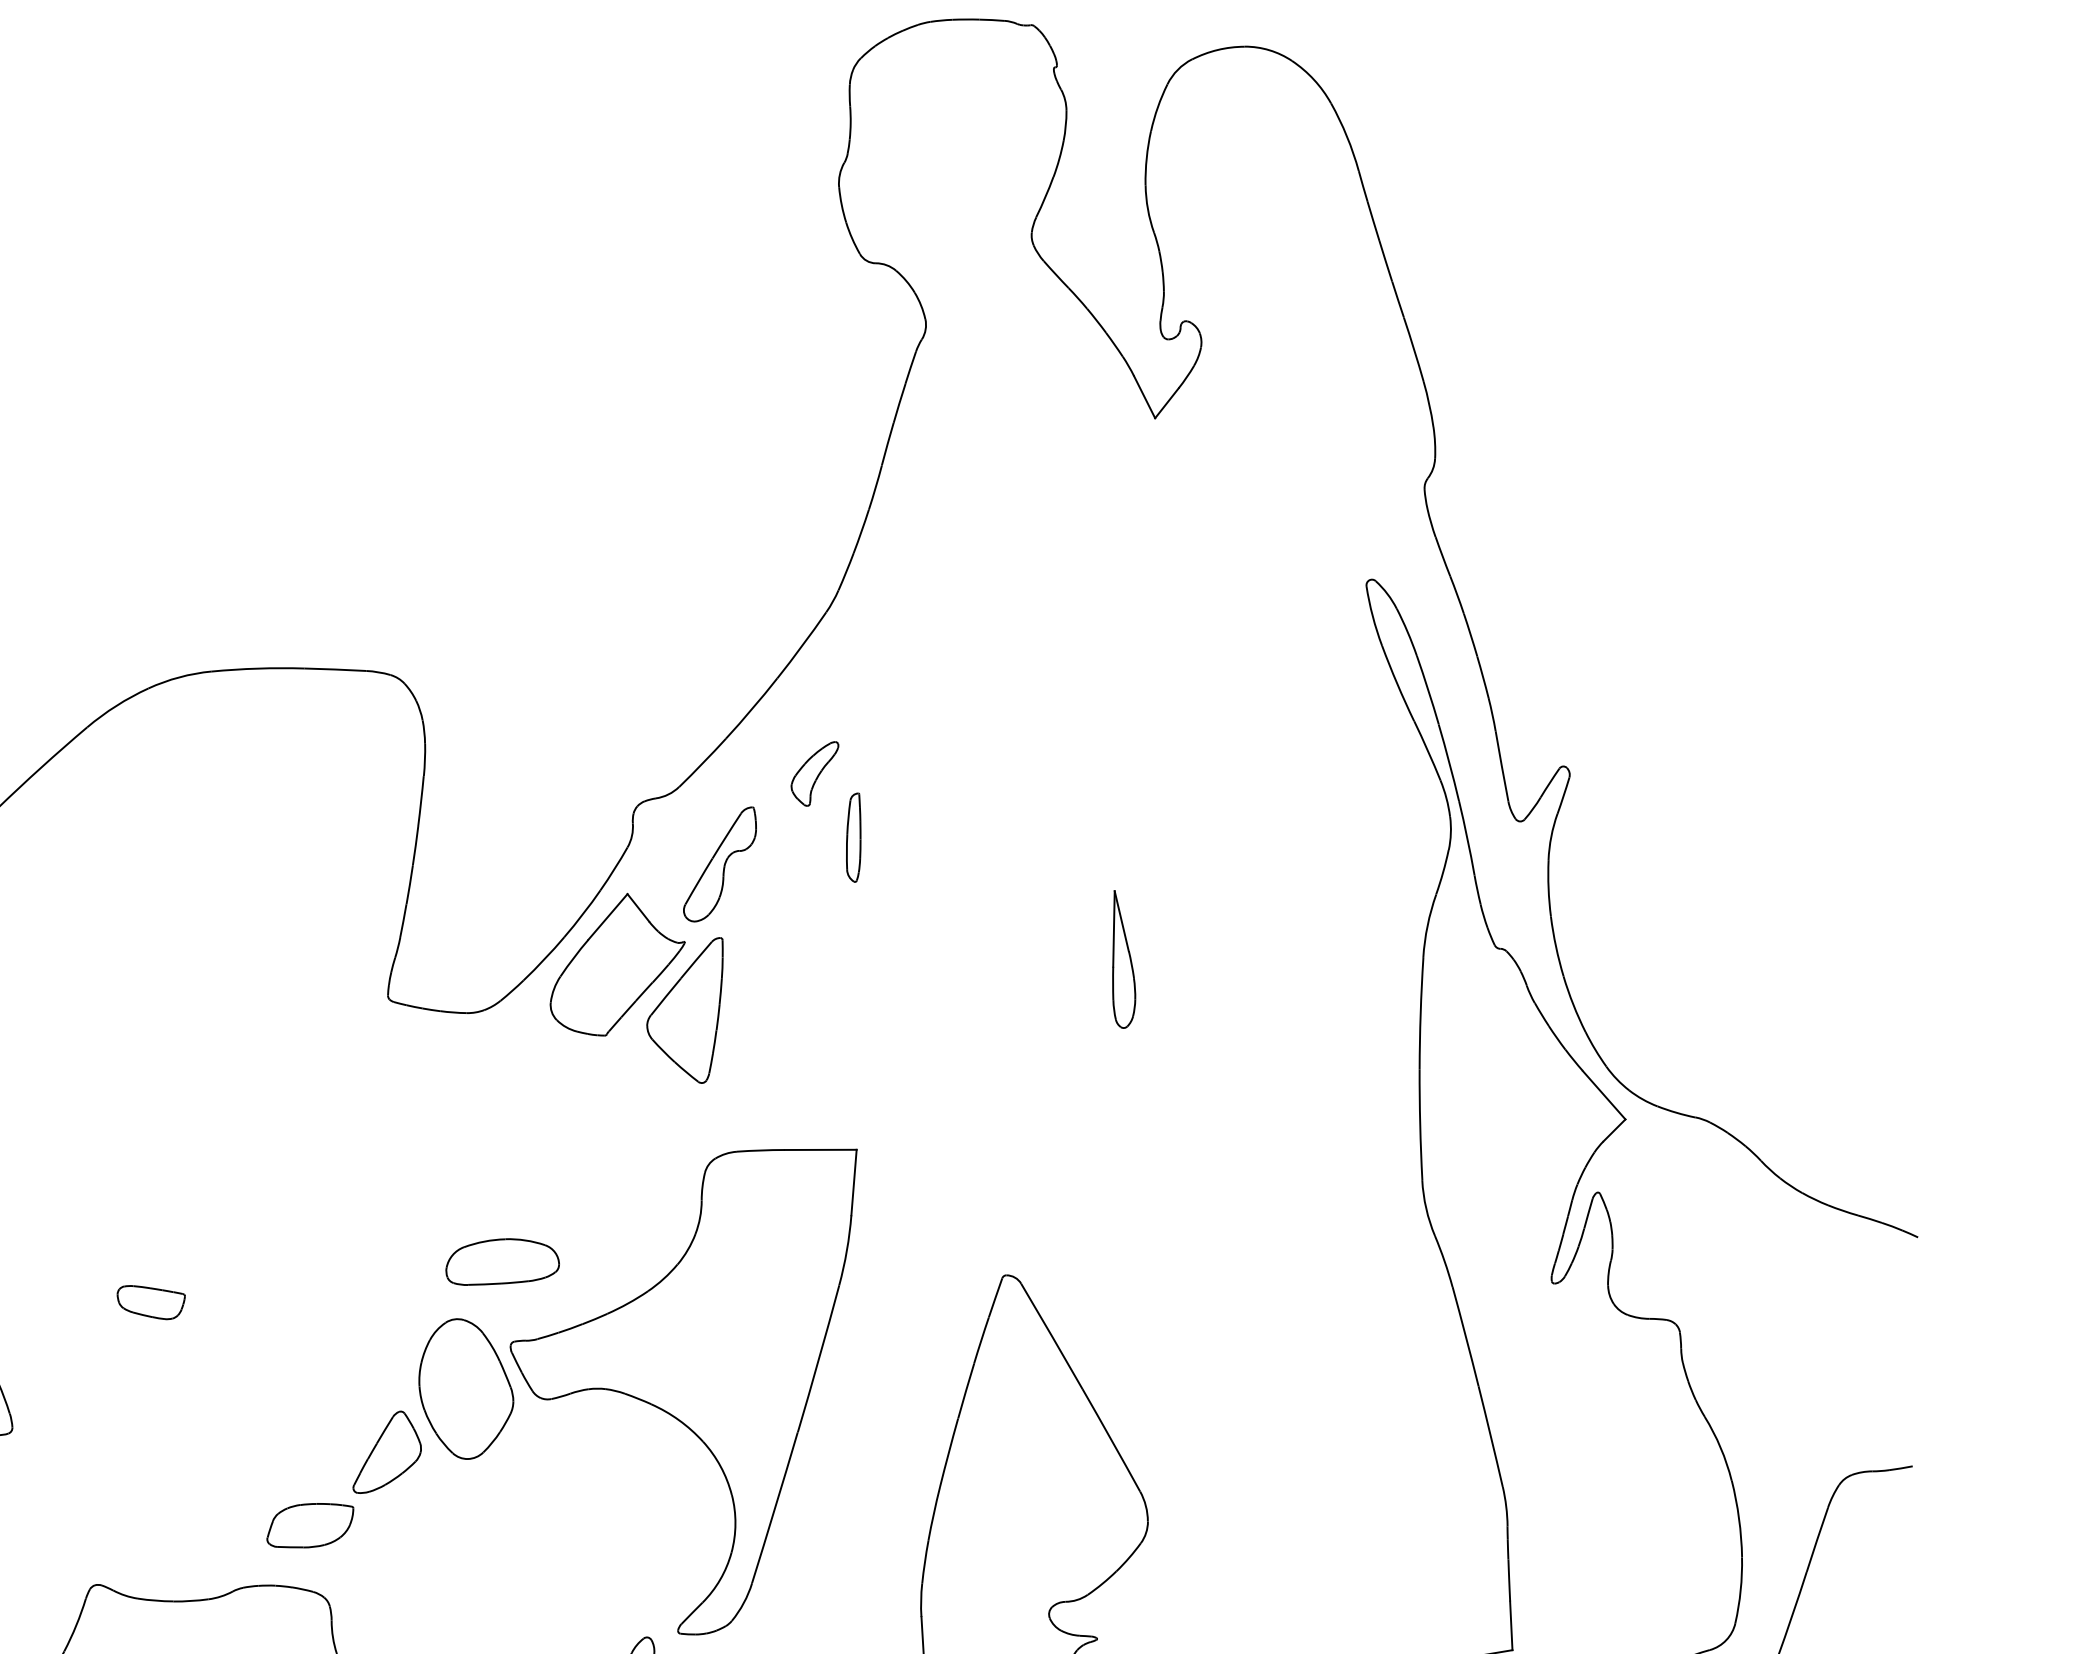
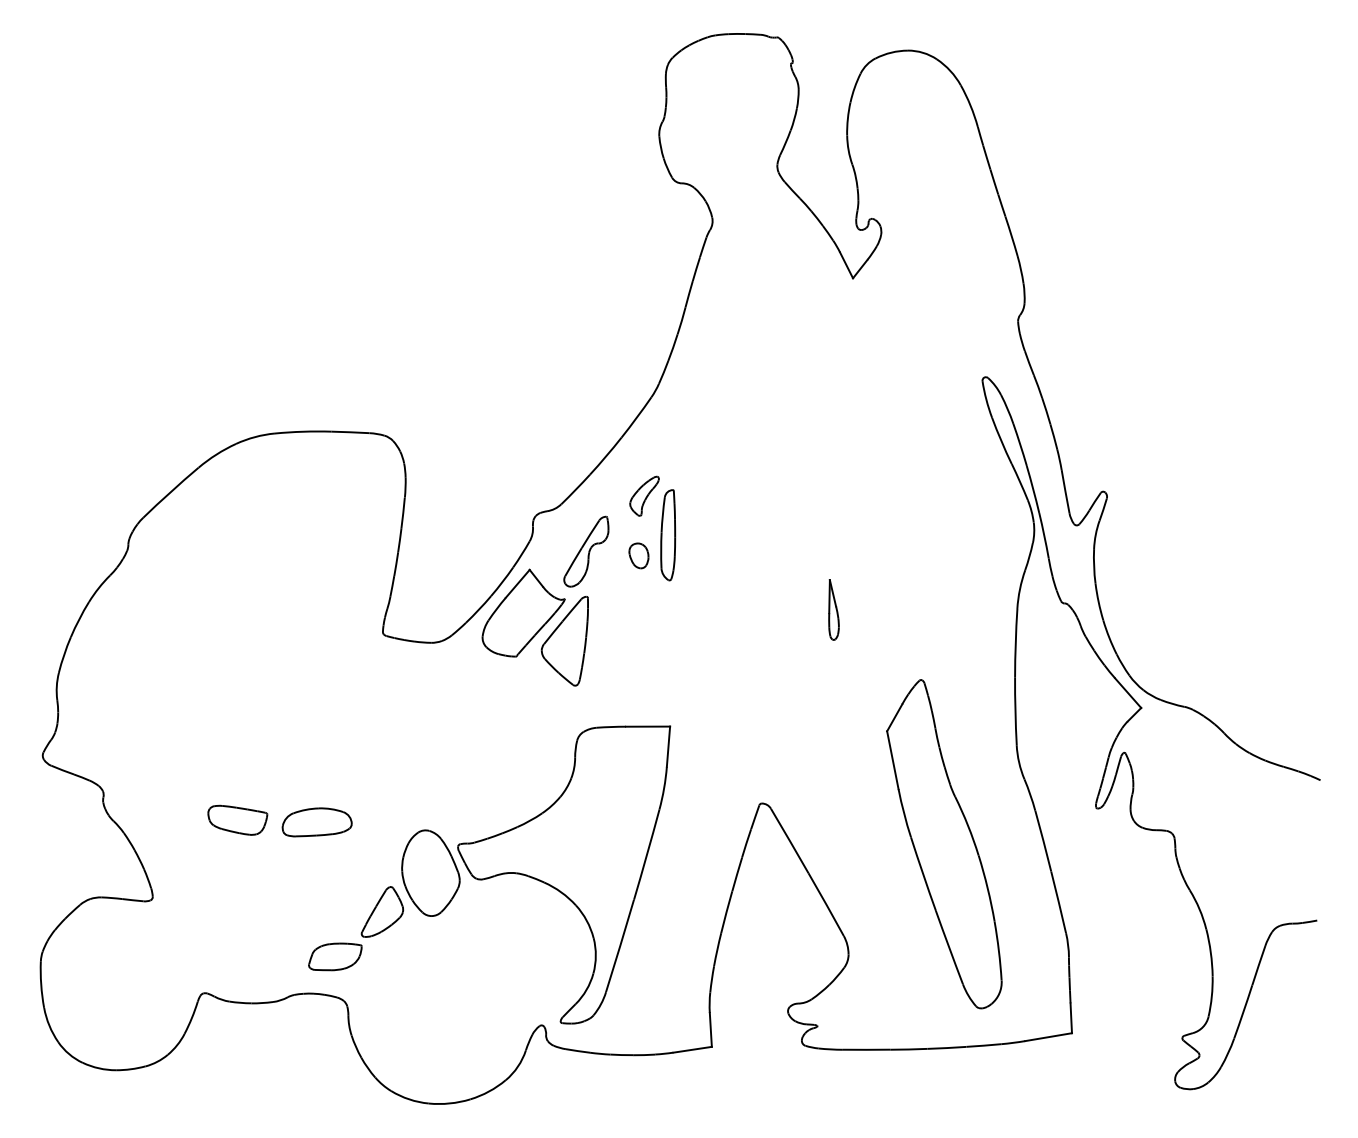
part: (854, 837) -> (668, 535), size x1.67
part: (805, 870) -> (638, 555), added
part: (1123, 958) -> (833, 609), size x0.71
part: (501, 1262) -> (316, 822), moved
part: (150, 1301) -> (237, 819), size x1.43
part: (1304, 1342) -> (944, 844), added

